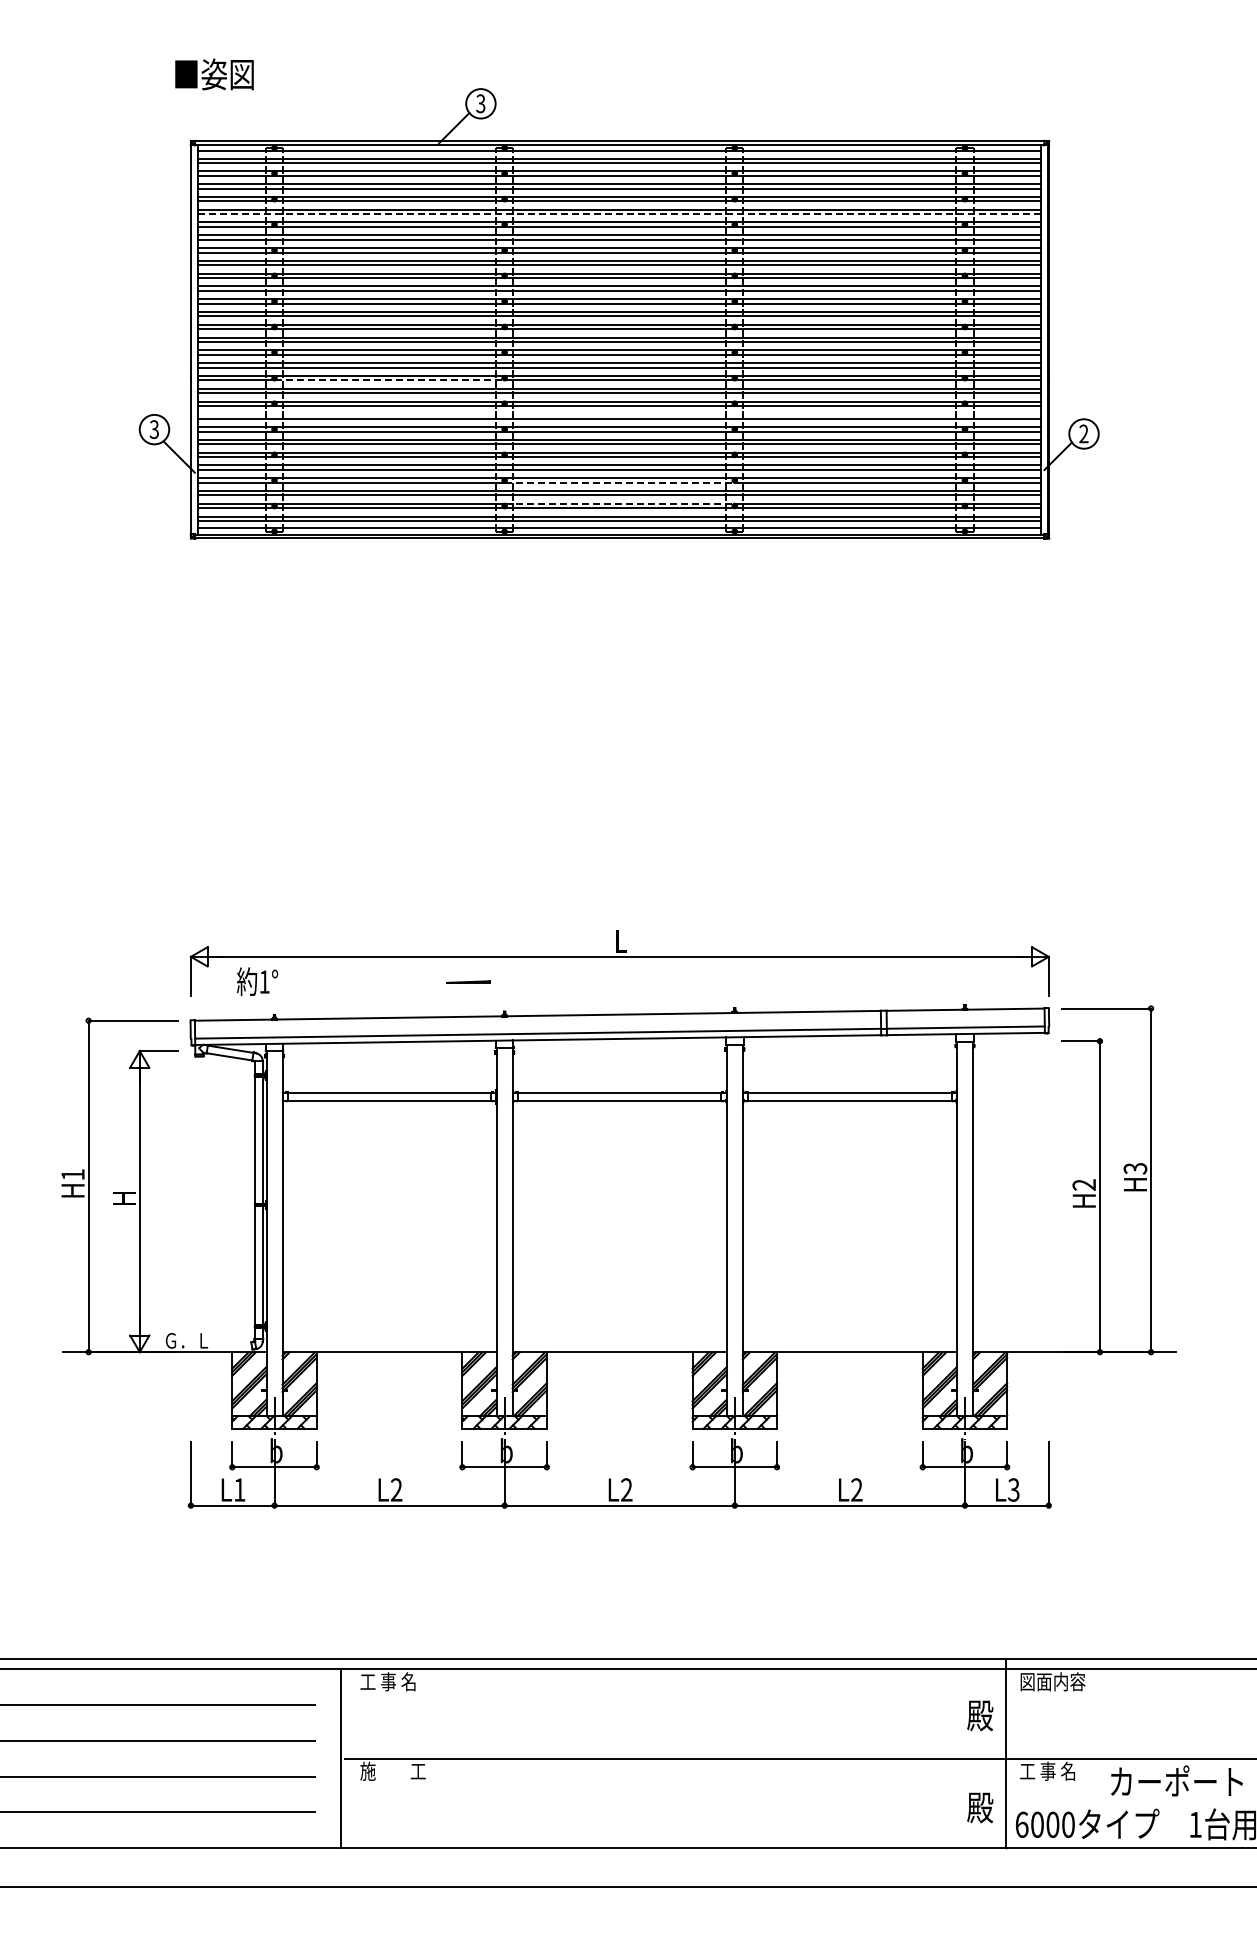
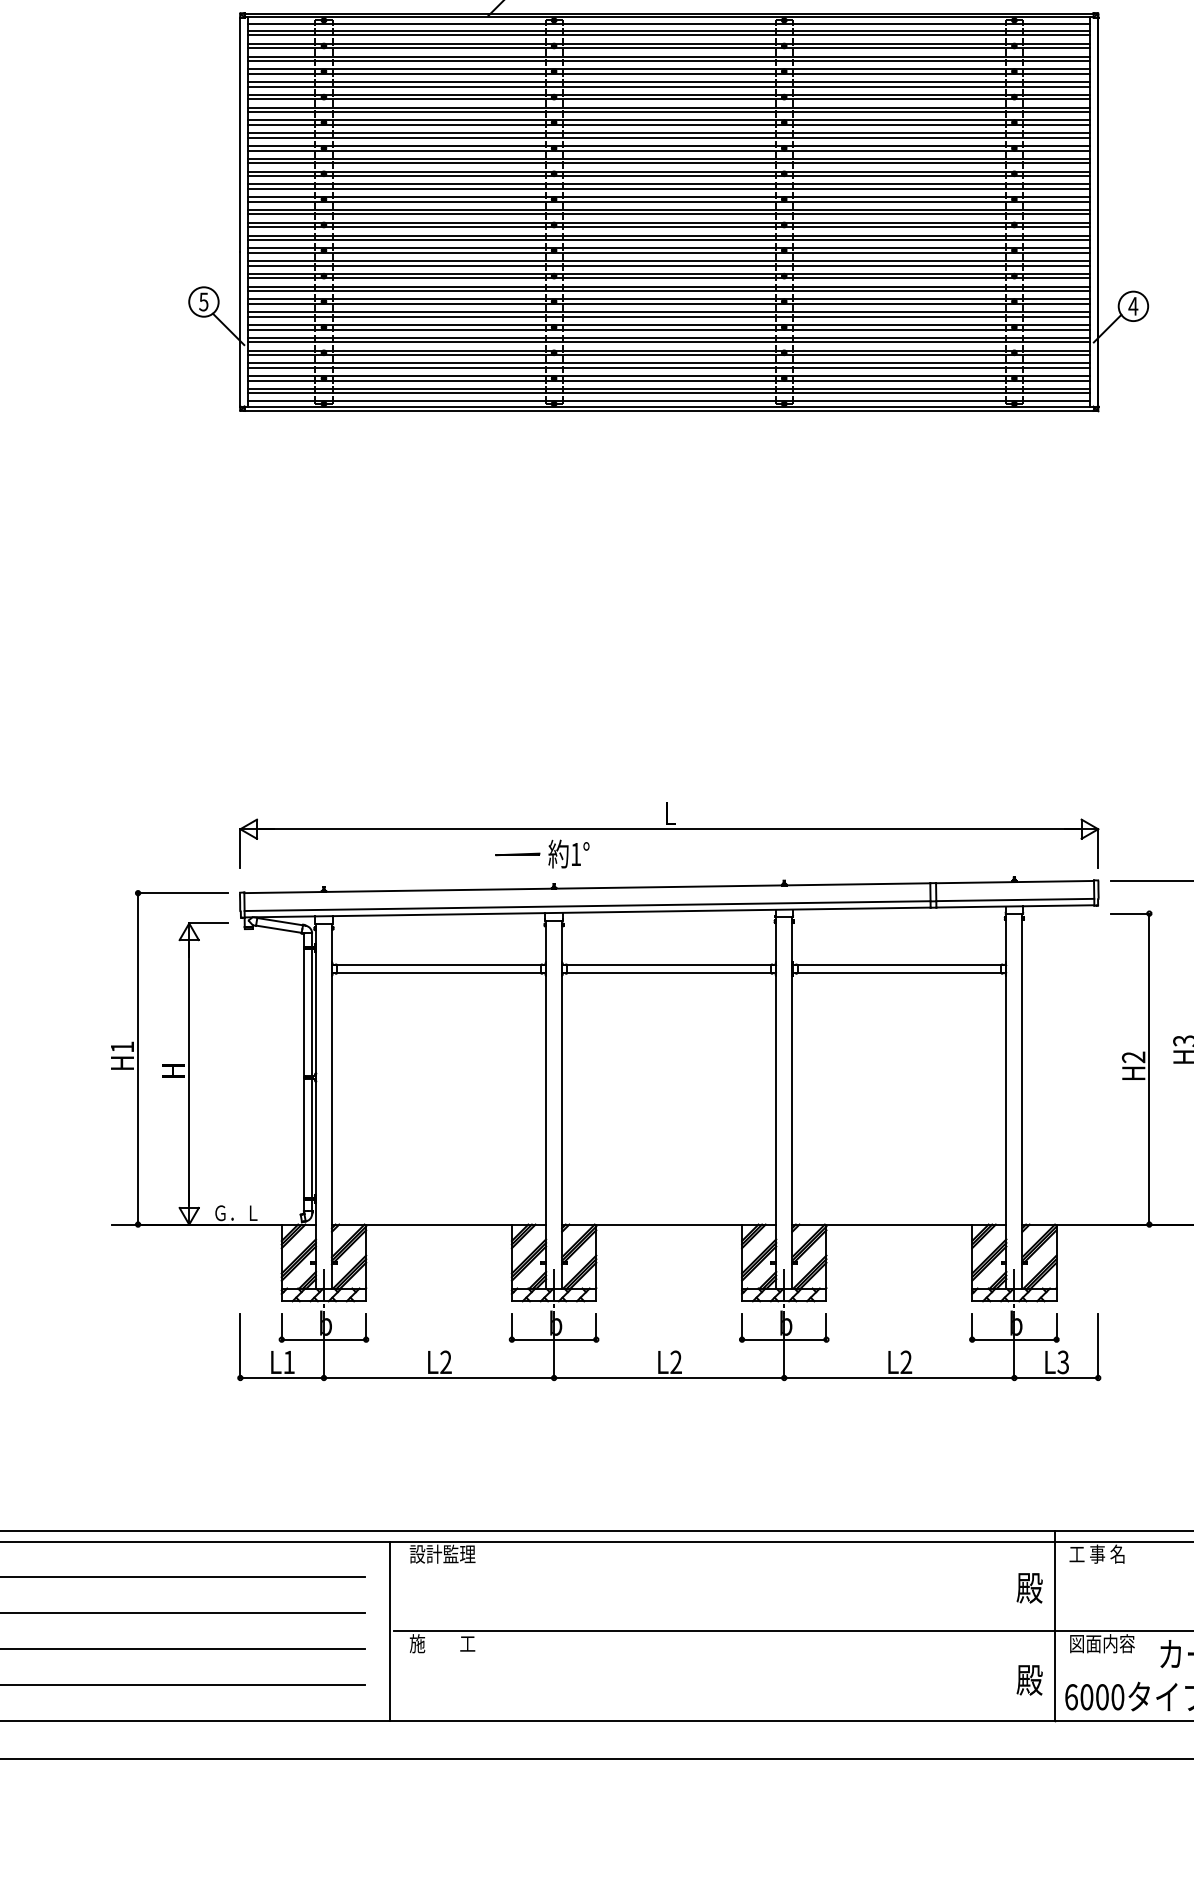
line: (620, 214) -> (669, 86), dashed -> solid
line: (390, 380) -> (439, 252), dashed -> solid
line: (619, 414) -> (668, 286), added
text: (154, 429) -> (203, 301), 3 -> 5
text: (1083, 433) -> (1132, 305), 2 -> 4
line: (620, 482) -> (669, 354), dashed -> solid
line: (620, 503) -> (669, 375), dashed -> solid
text: (257, 981) -> (568, 853), moved
text: (392, 1681) -> (441, 1553), 工 事 名 -> 設計監理
text: (1052, 1681) -> (1101, 1553), 図面内容 -> 工 事 名
text: (1052, 1770) -> (1101, 1642), 工 事 名 -> 図面内容

